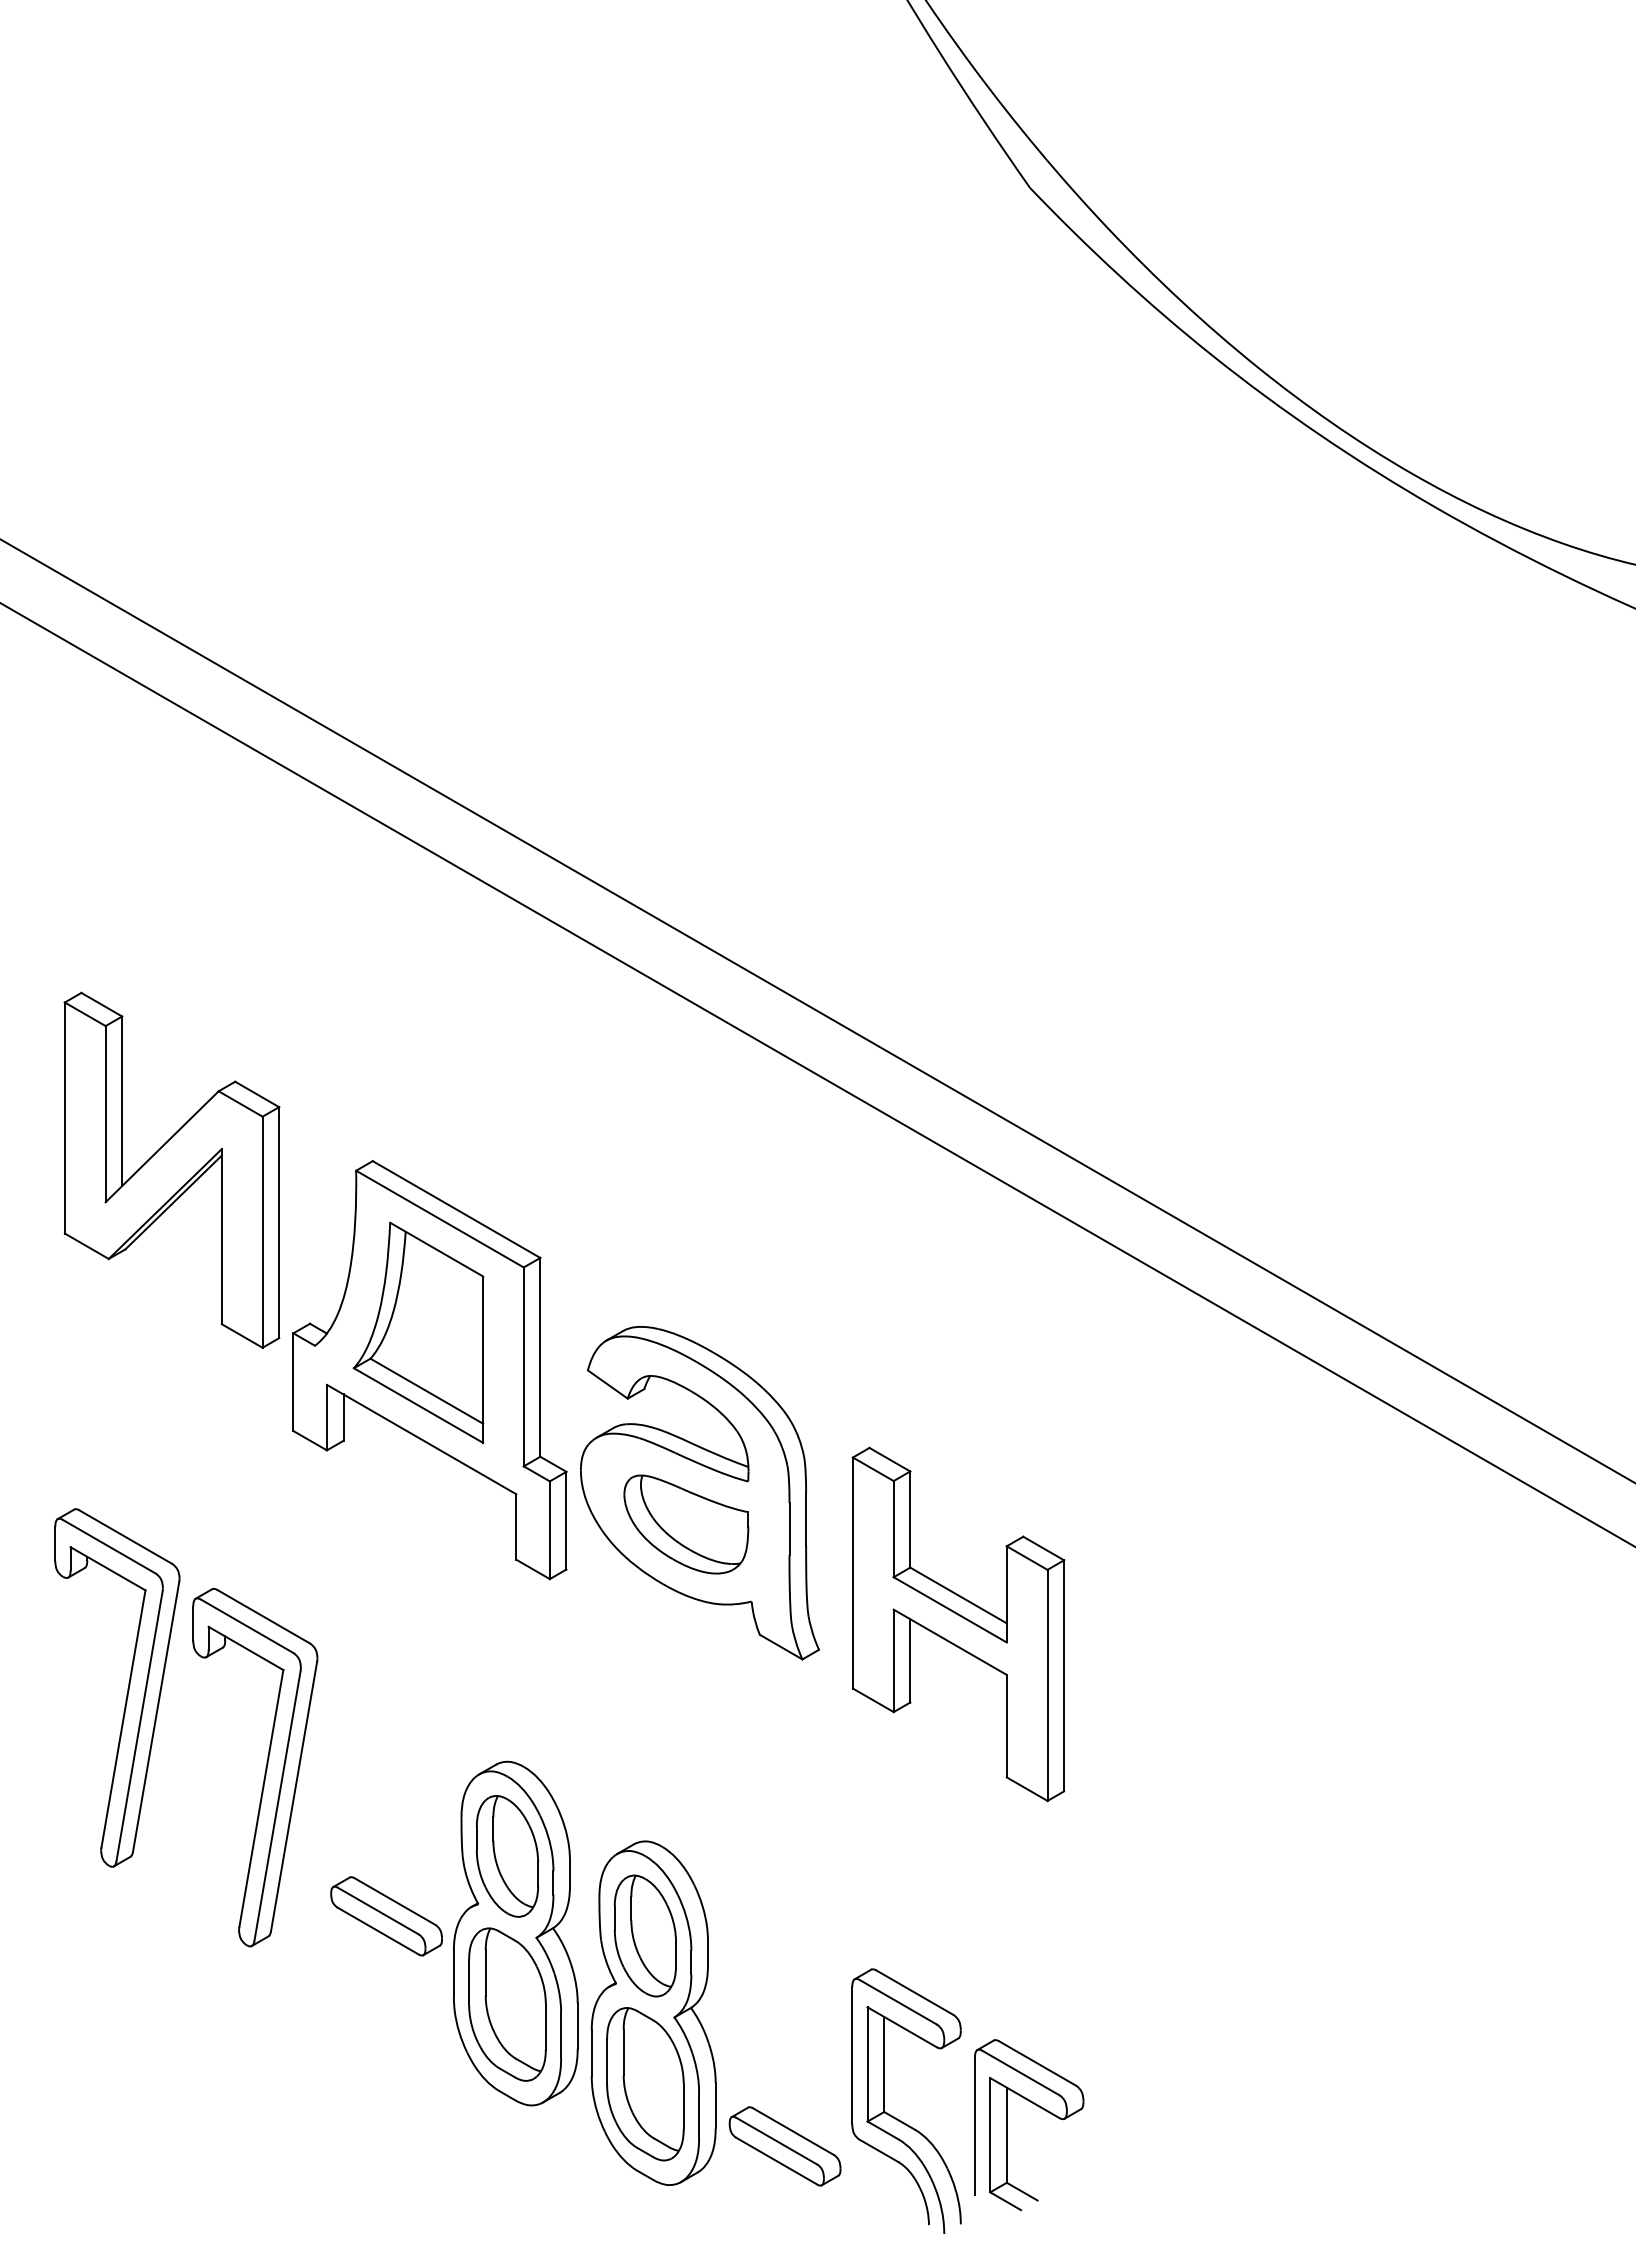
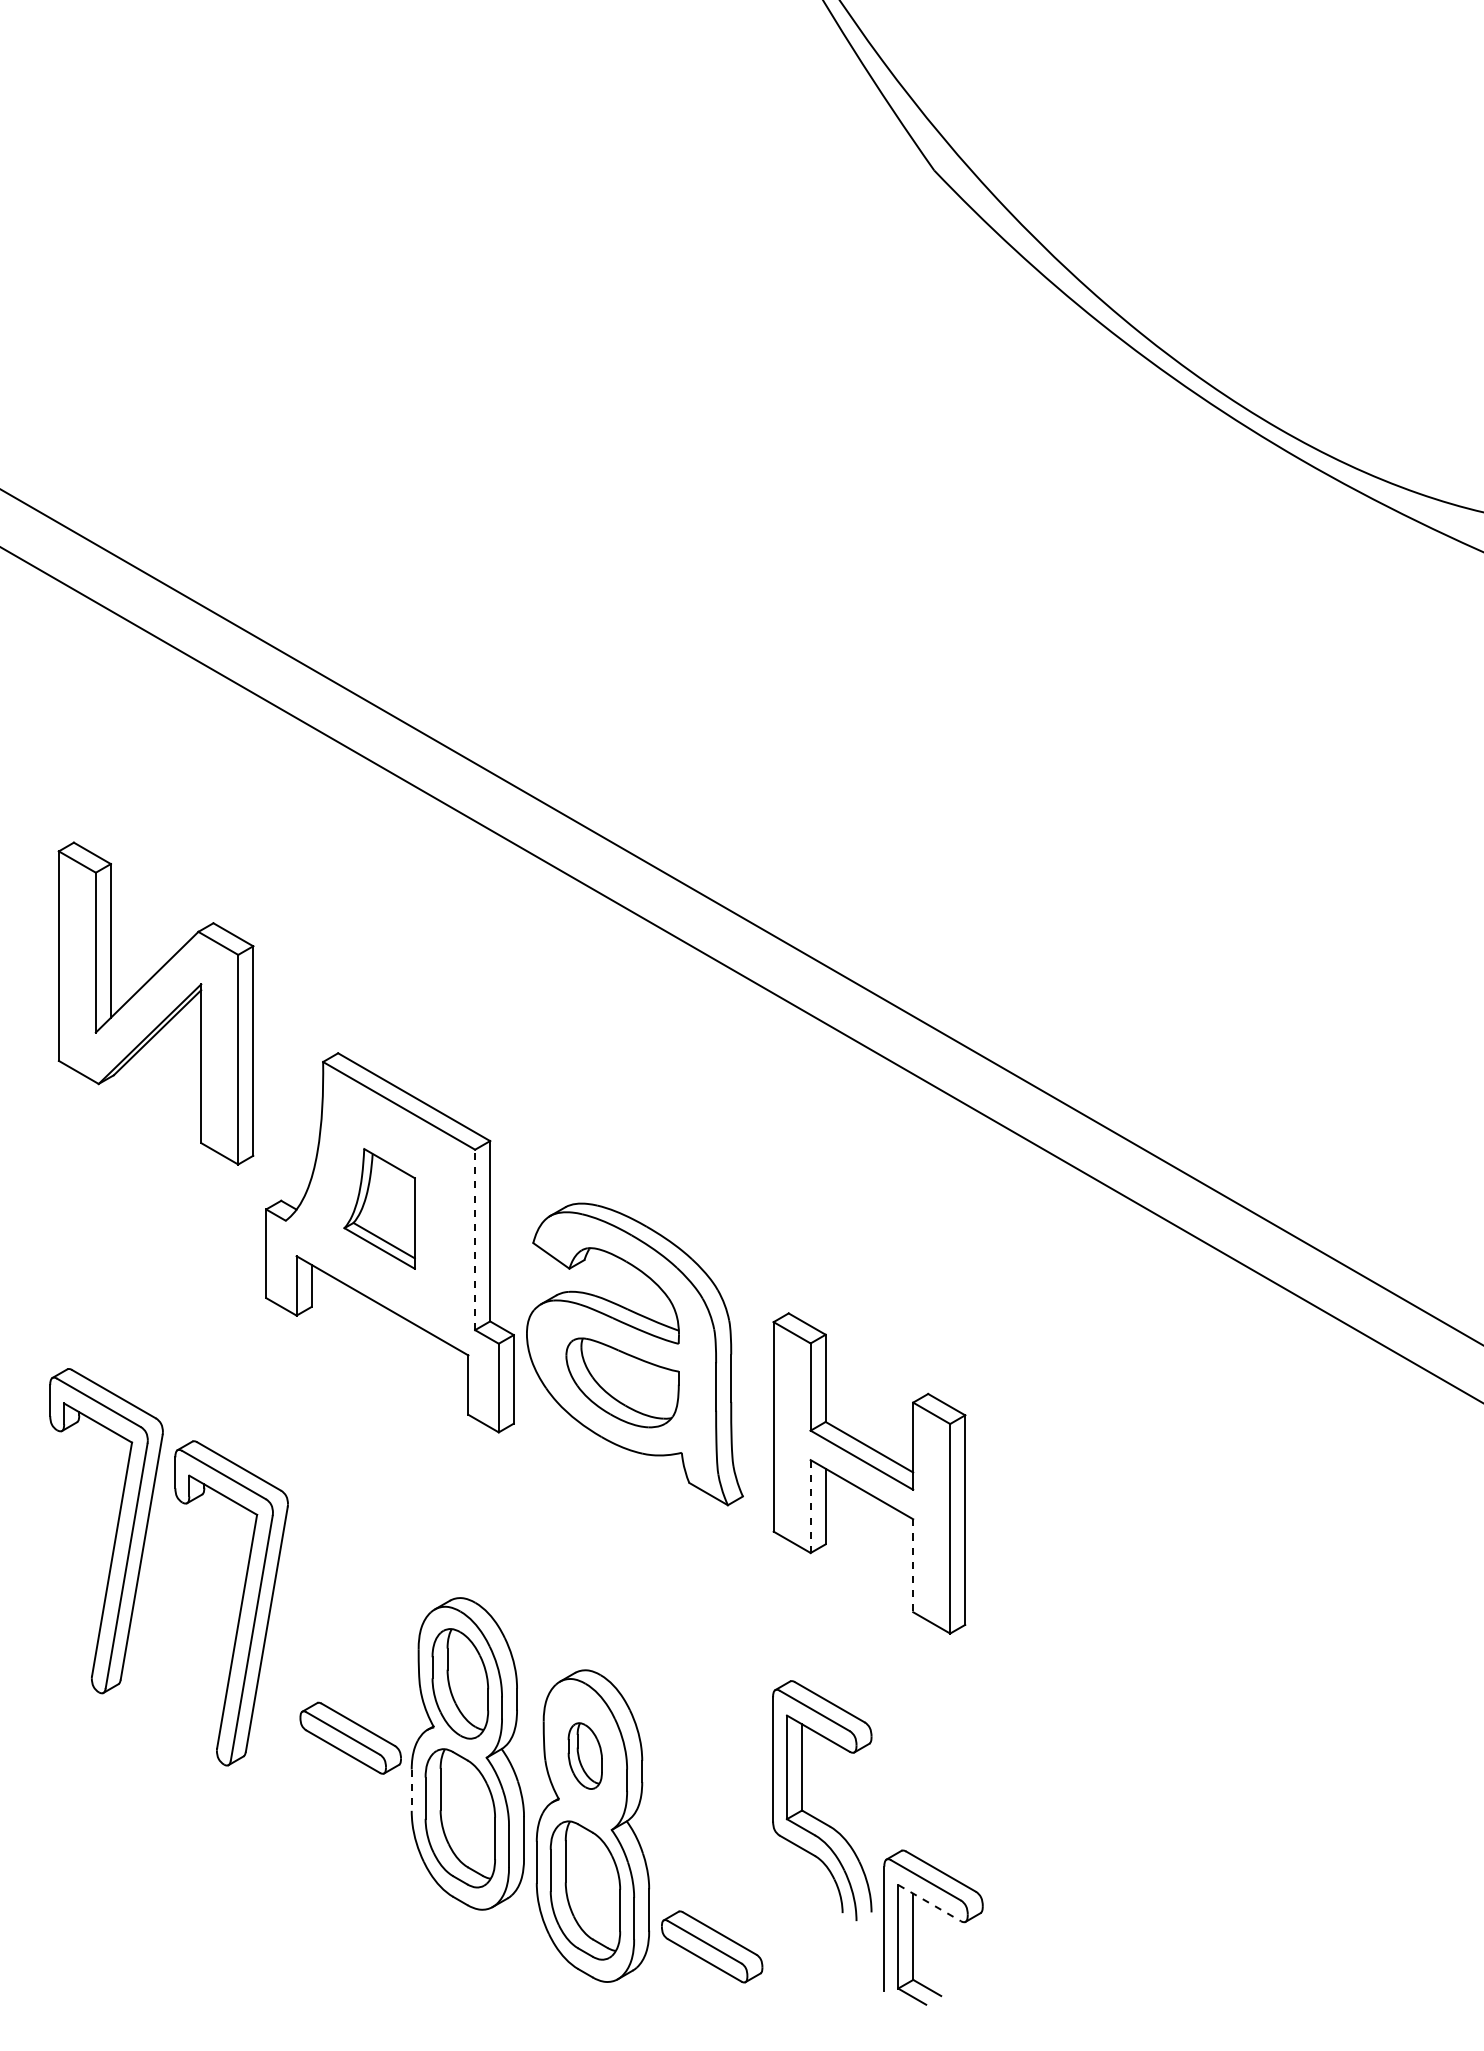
part: (171, 1169) -> (155, 1002), moved
part: (418, 1332) -> (379, 1208), size x0.6
line: (523, 1366) -> (474, 1239), solid -> dashed
line: (893, 1660) -> (810, 1506), solid -> dashed
line: (1006, 1726) -> (912, 1566), solid -> dashed
part: (644, 1935) -> (584, 1755), size x0.6
line: (453, 1973) -> (411, 1790), solid -> dashed
line: (1024, 2098) -> (929, 1903), solid -> dashed
part: (894, 2116) -> (811, 1814), moved

